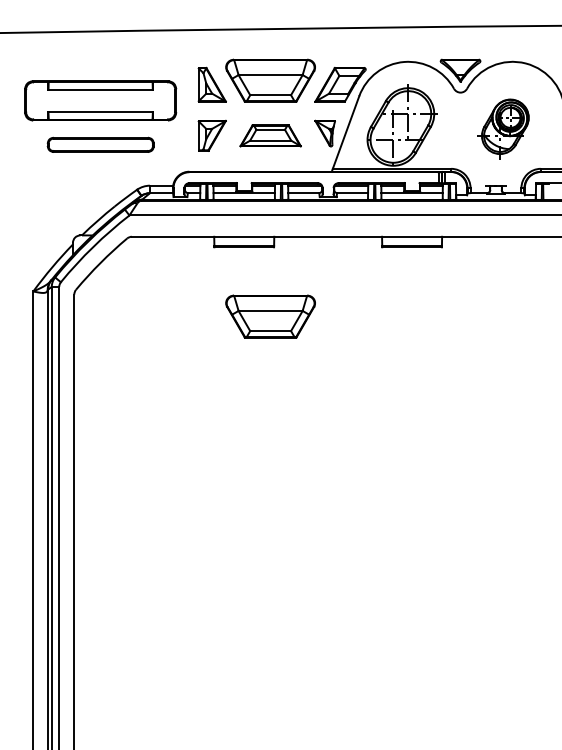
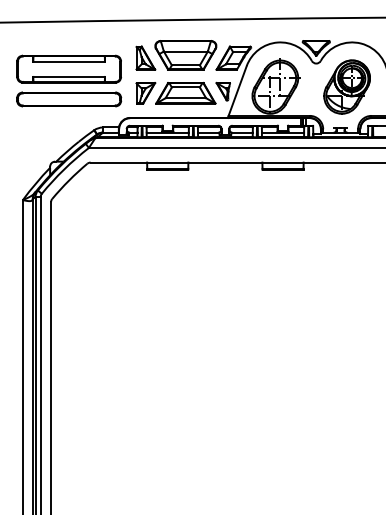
part: (504, 126) -> (346, 86), size x1.43
part: (270, 134) -> (185, 92), size x1.43
part: (101, 144) -> (69, 99), size x1.43
part: (270, 316) -> (185, 217), removed

